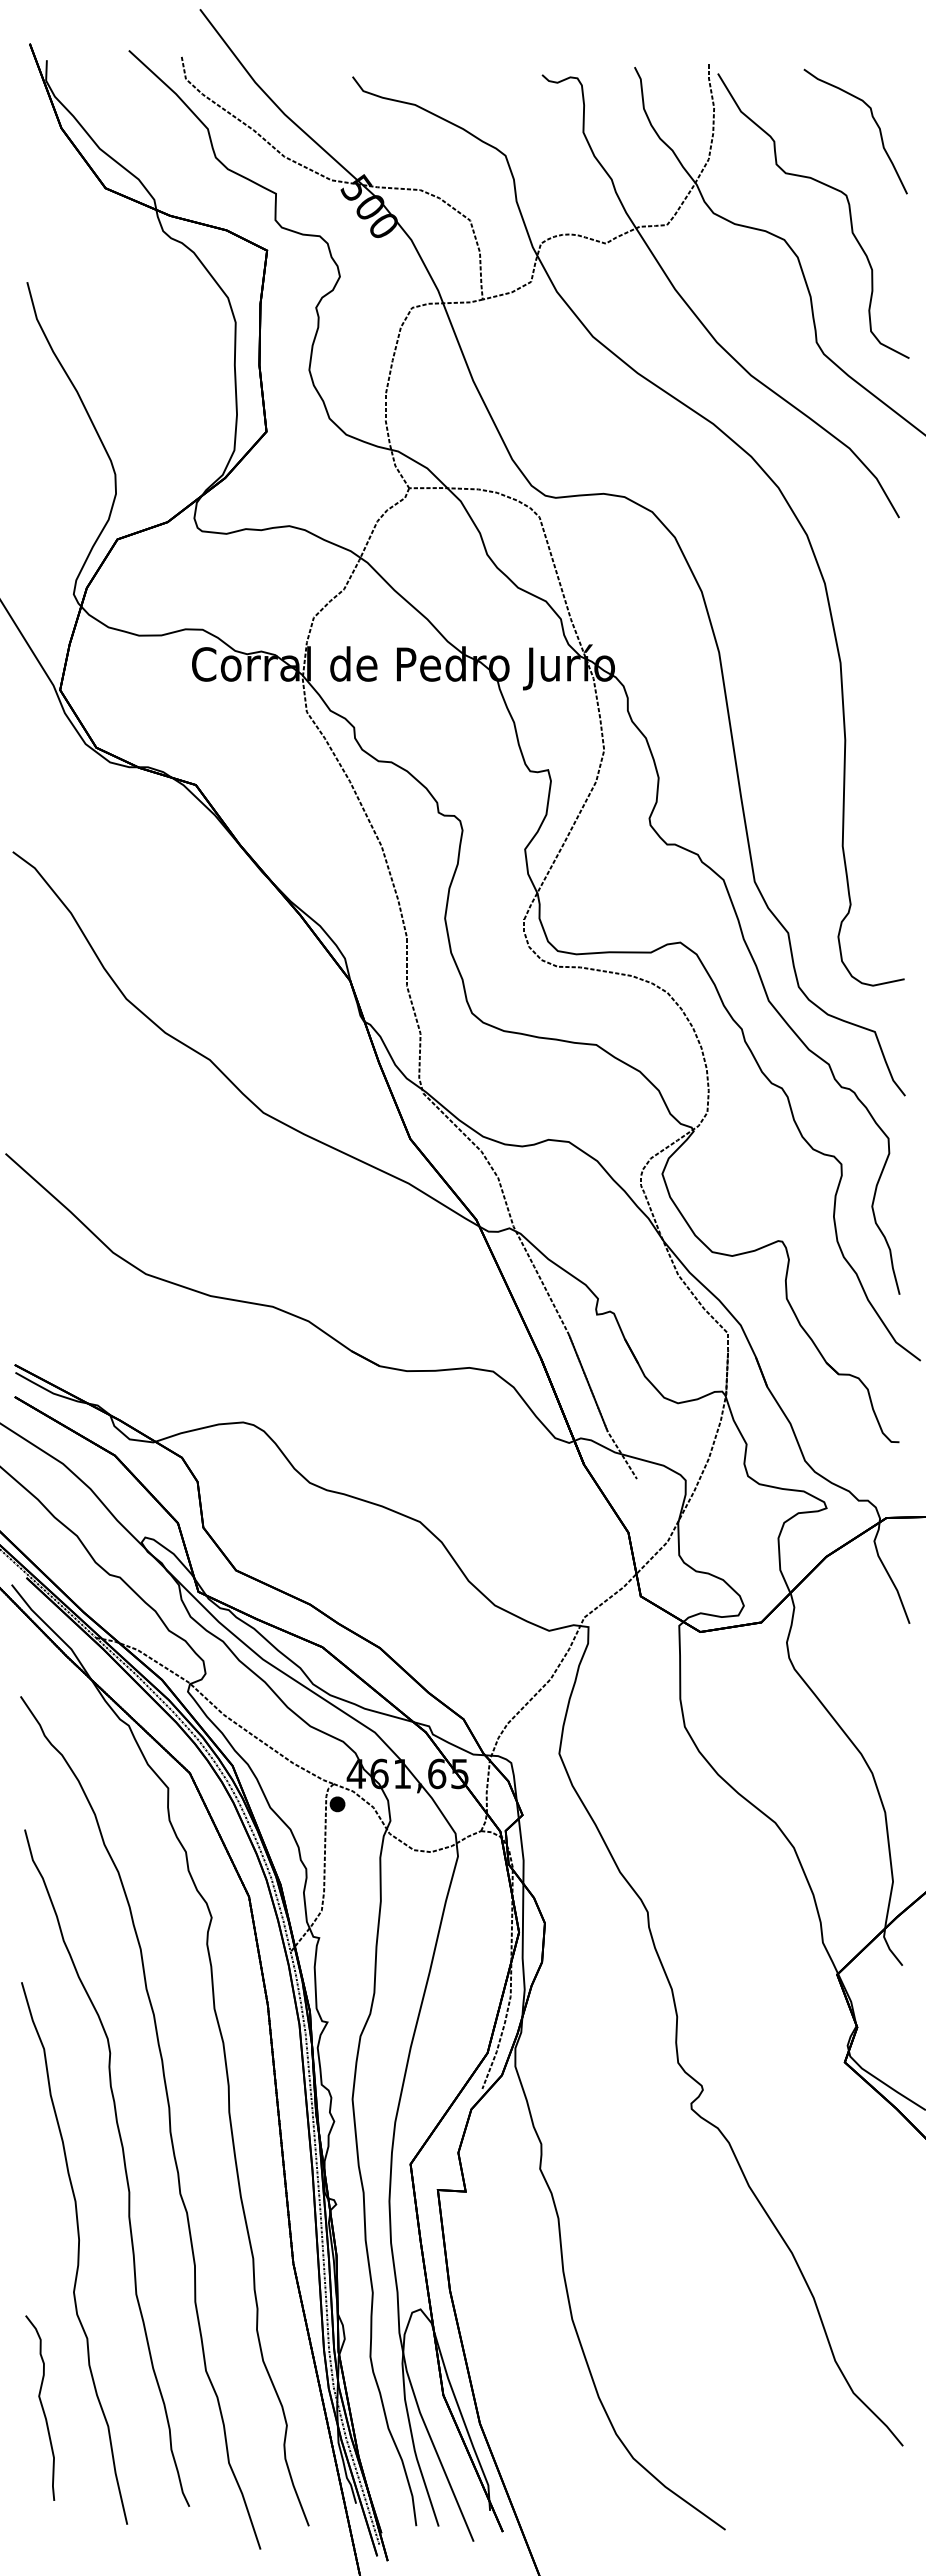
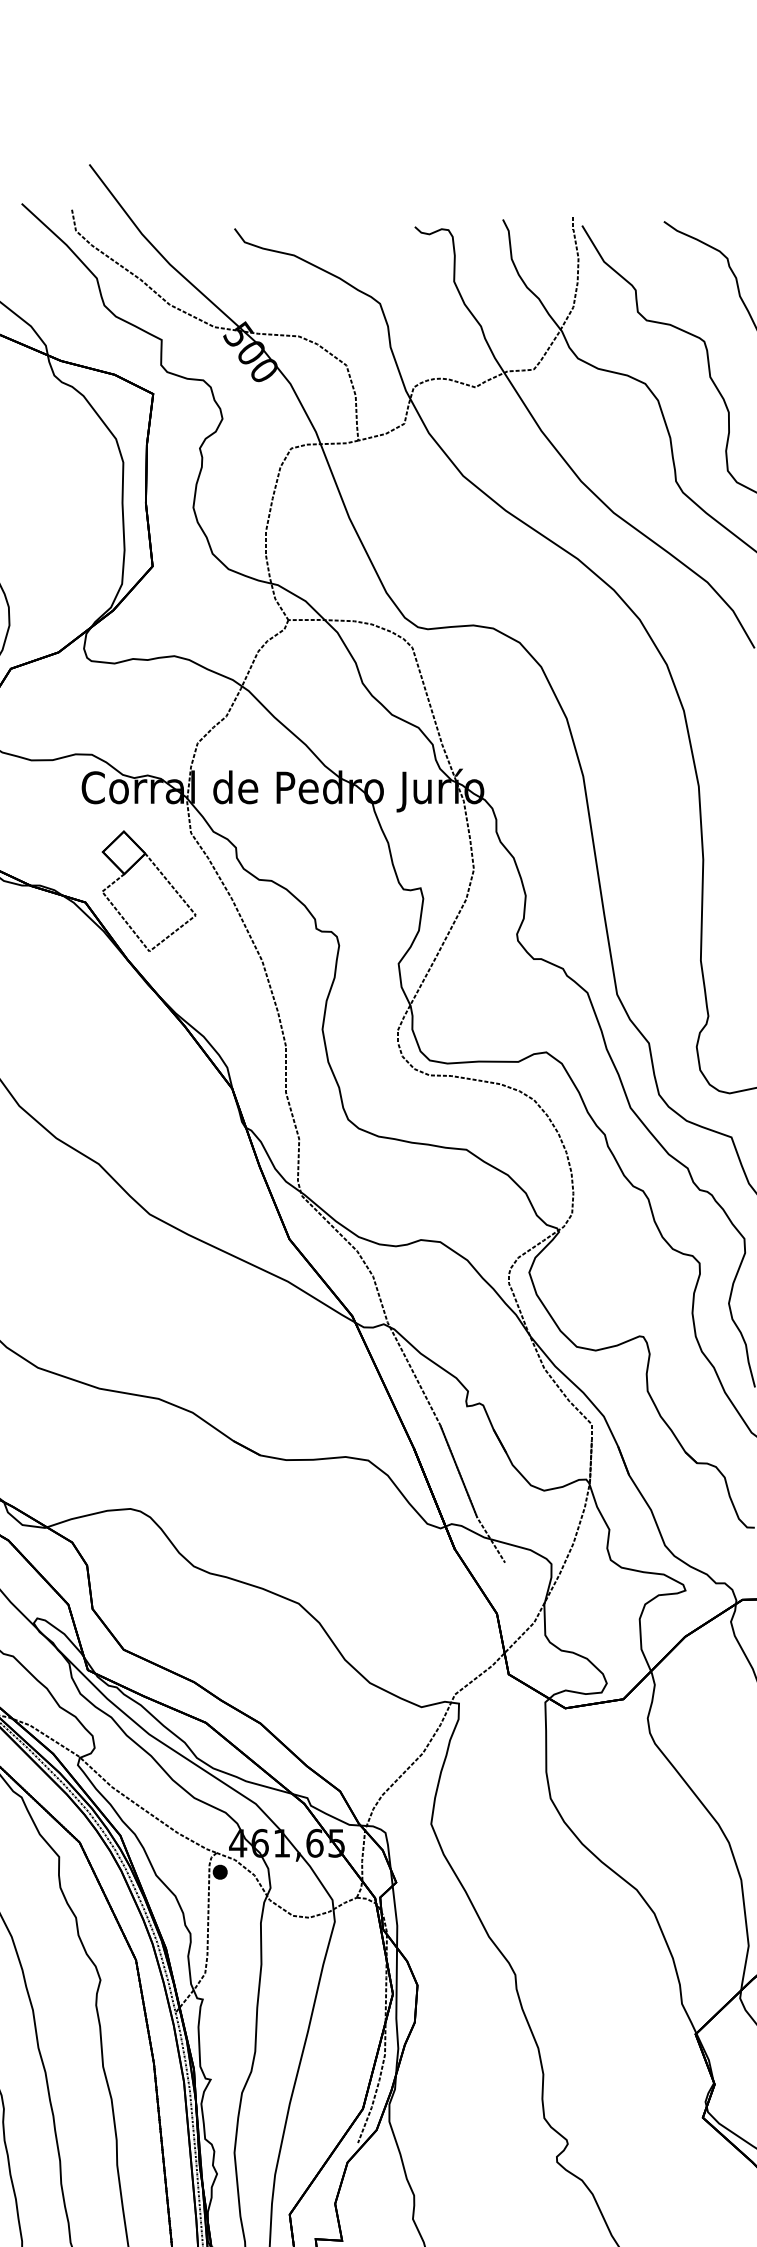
part: (278, 759) -> (164, 878), added

